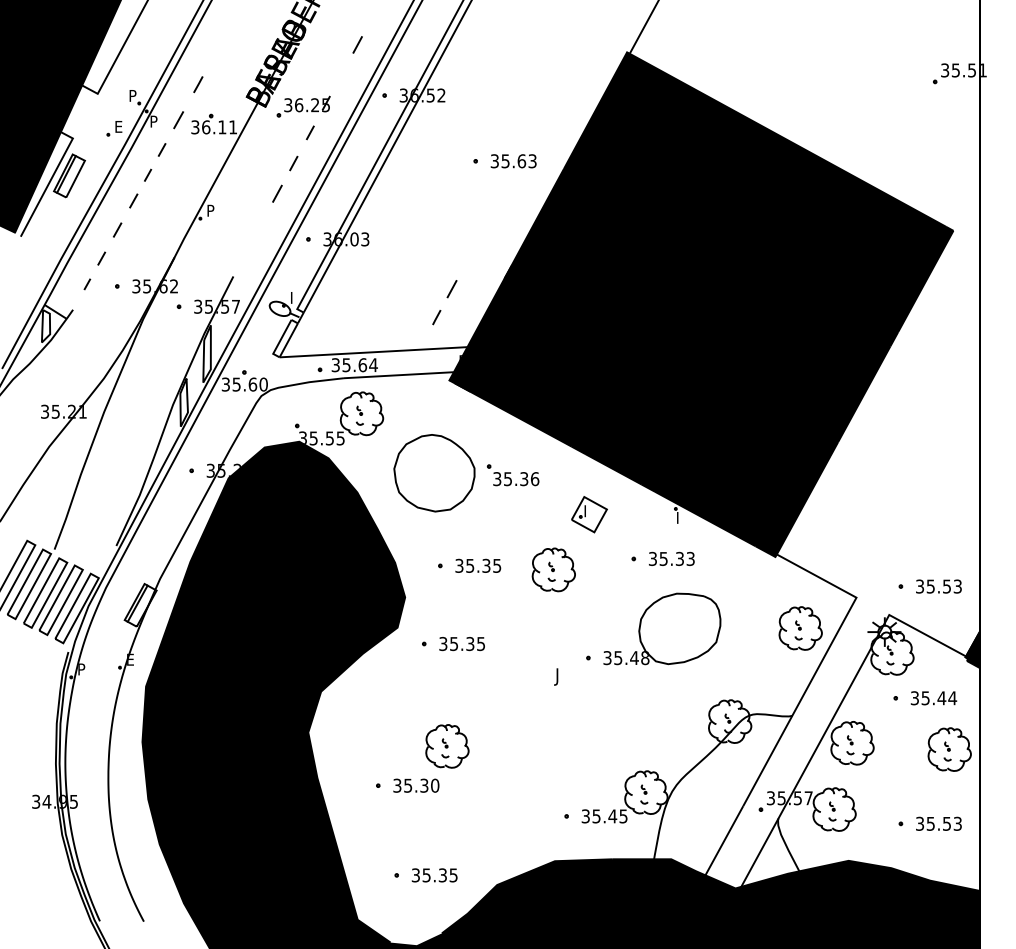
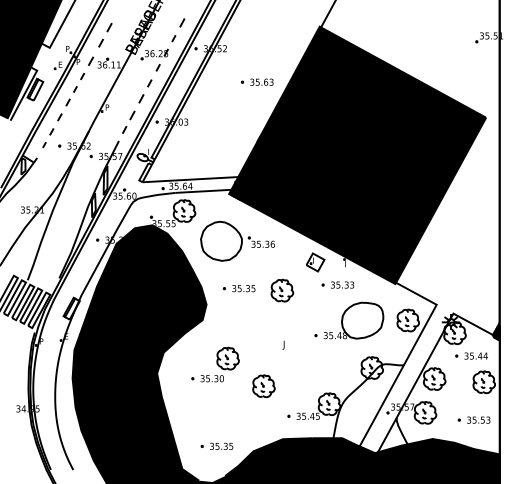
line: (214, 53) -> (109, 27), added
line: (340, 75) -> (173, 38), added
part: (444, 300) -> (128, 121), moved
part: (589, 514) -> (315, 262), moved
part: (928, 585) -> (473, 298), removed
part: (654, 628) -> (349, 320), moved
part: (452, 642) -> (230, 327), removed
part: (422, 757) -> (215, 364), moved
part: (516, 757) -> (263, 386), added

